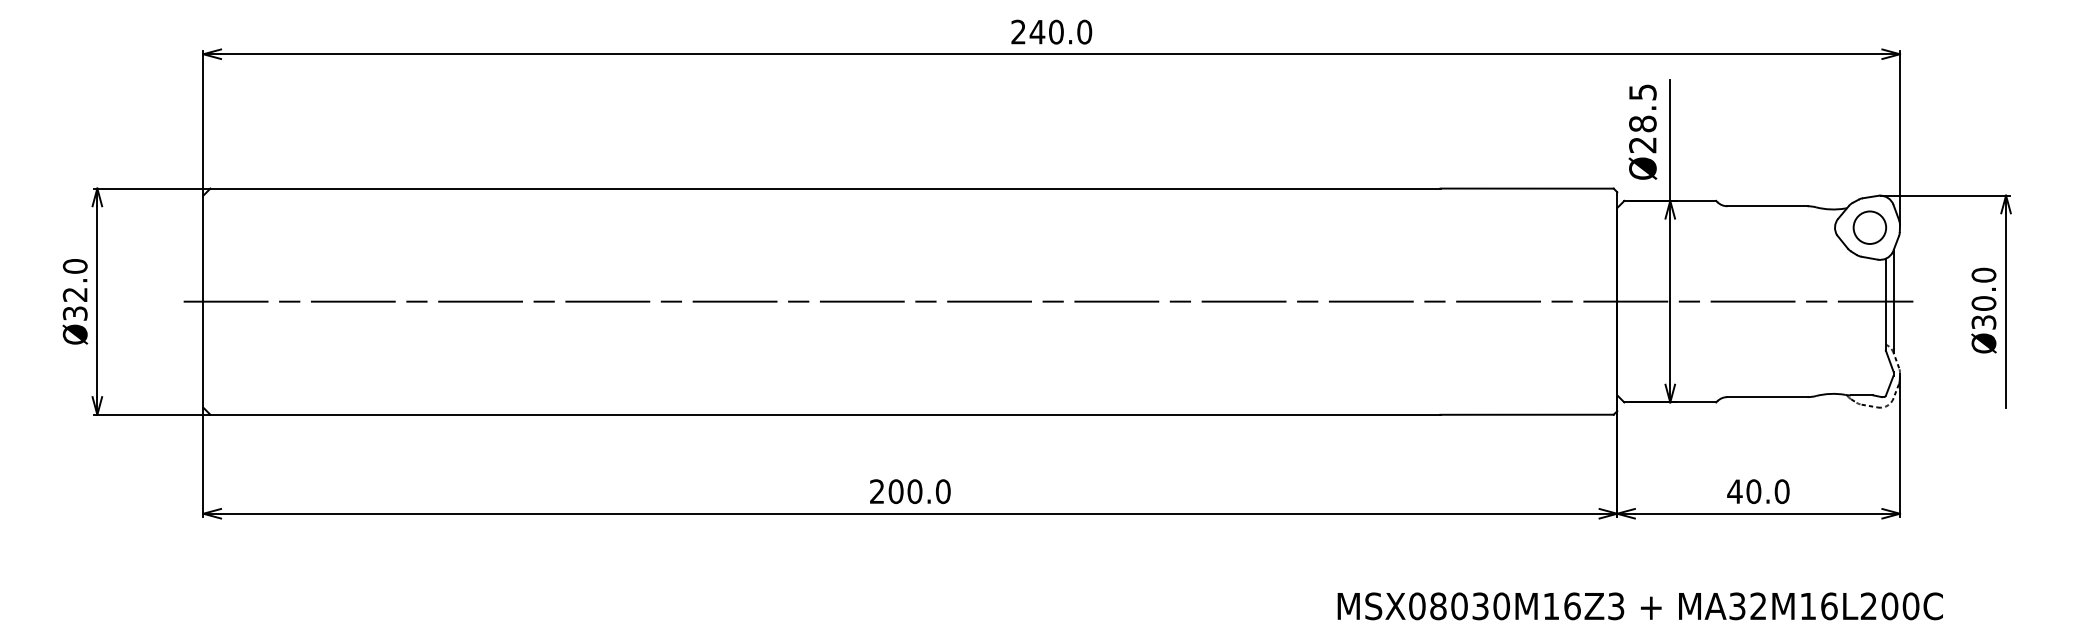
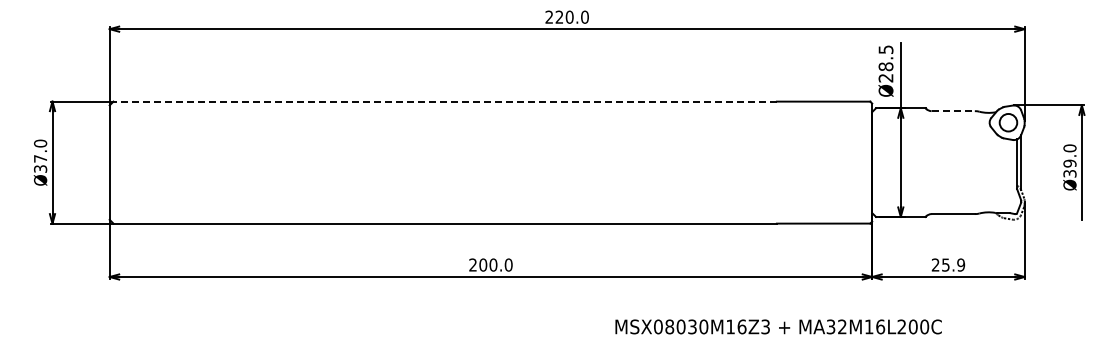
text: (1037, 30) -> (559, 16), 240.0 -> 220.0
line: (826, 188) -> (445, 101), solid -> dashed
line: (1767, 206) -> (953, 111), solid -> dashed
text: (73, 294) -> (39, 158), Ø32.0 -> Ø37.0
line: (1048, 301) -> (565, 162), removed
text: (1983, 303) -> (1069, 163), Ø30.0 -> Ø39.0
text: (1756, 490) -> (947, 264), 40.0 -> 25.9
text: (1640, 605) -> (778, 326), moved

